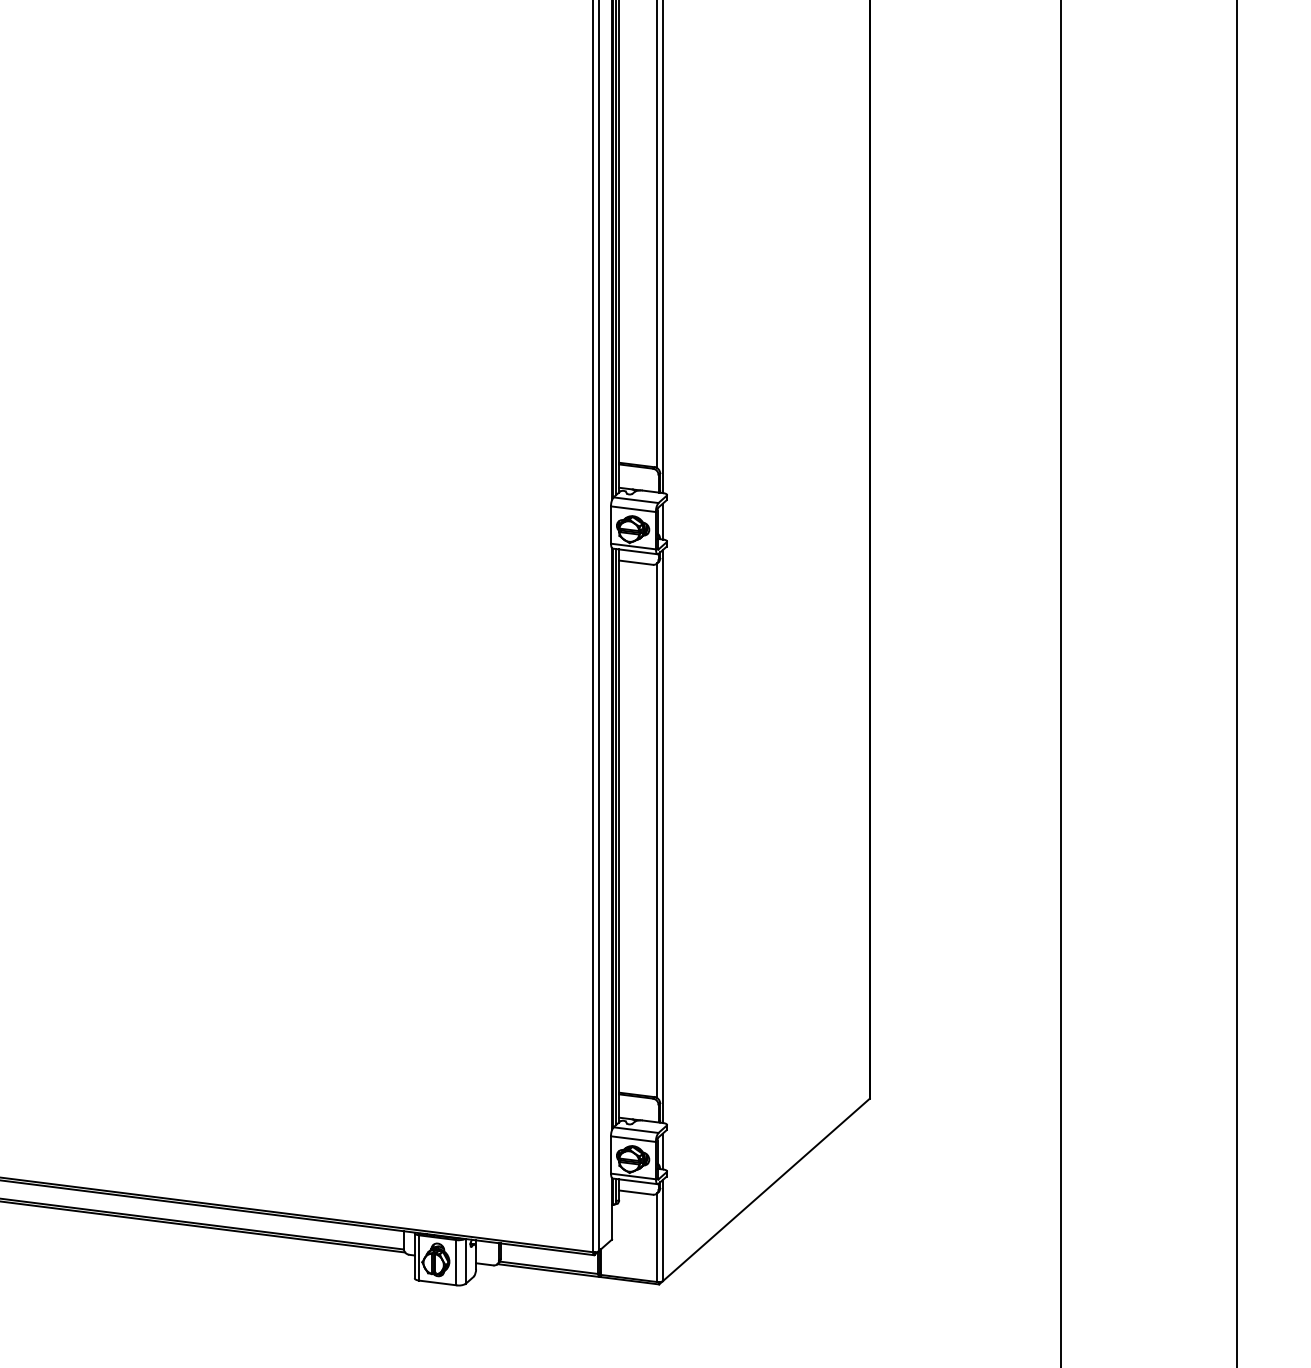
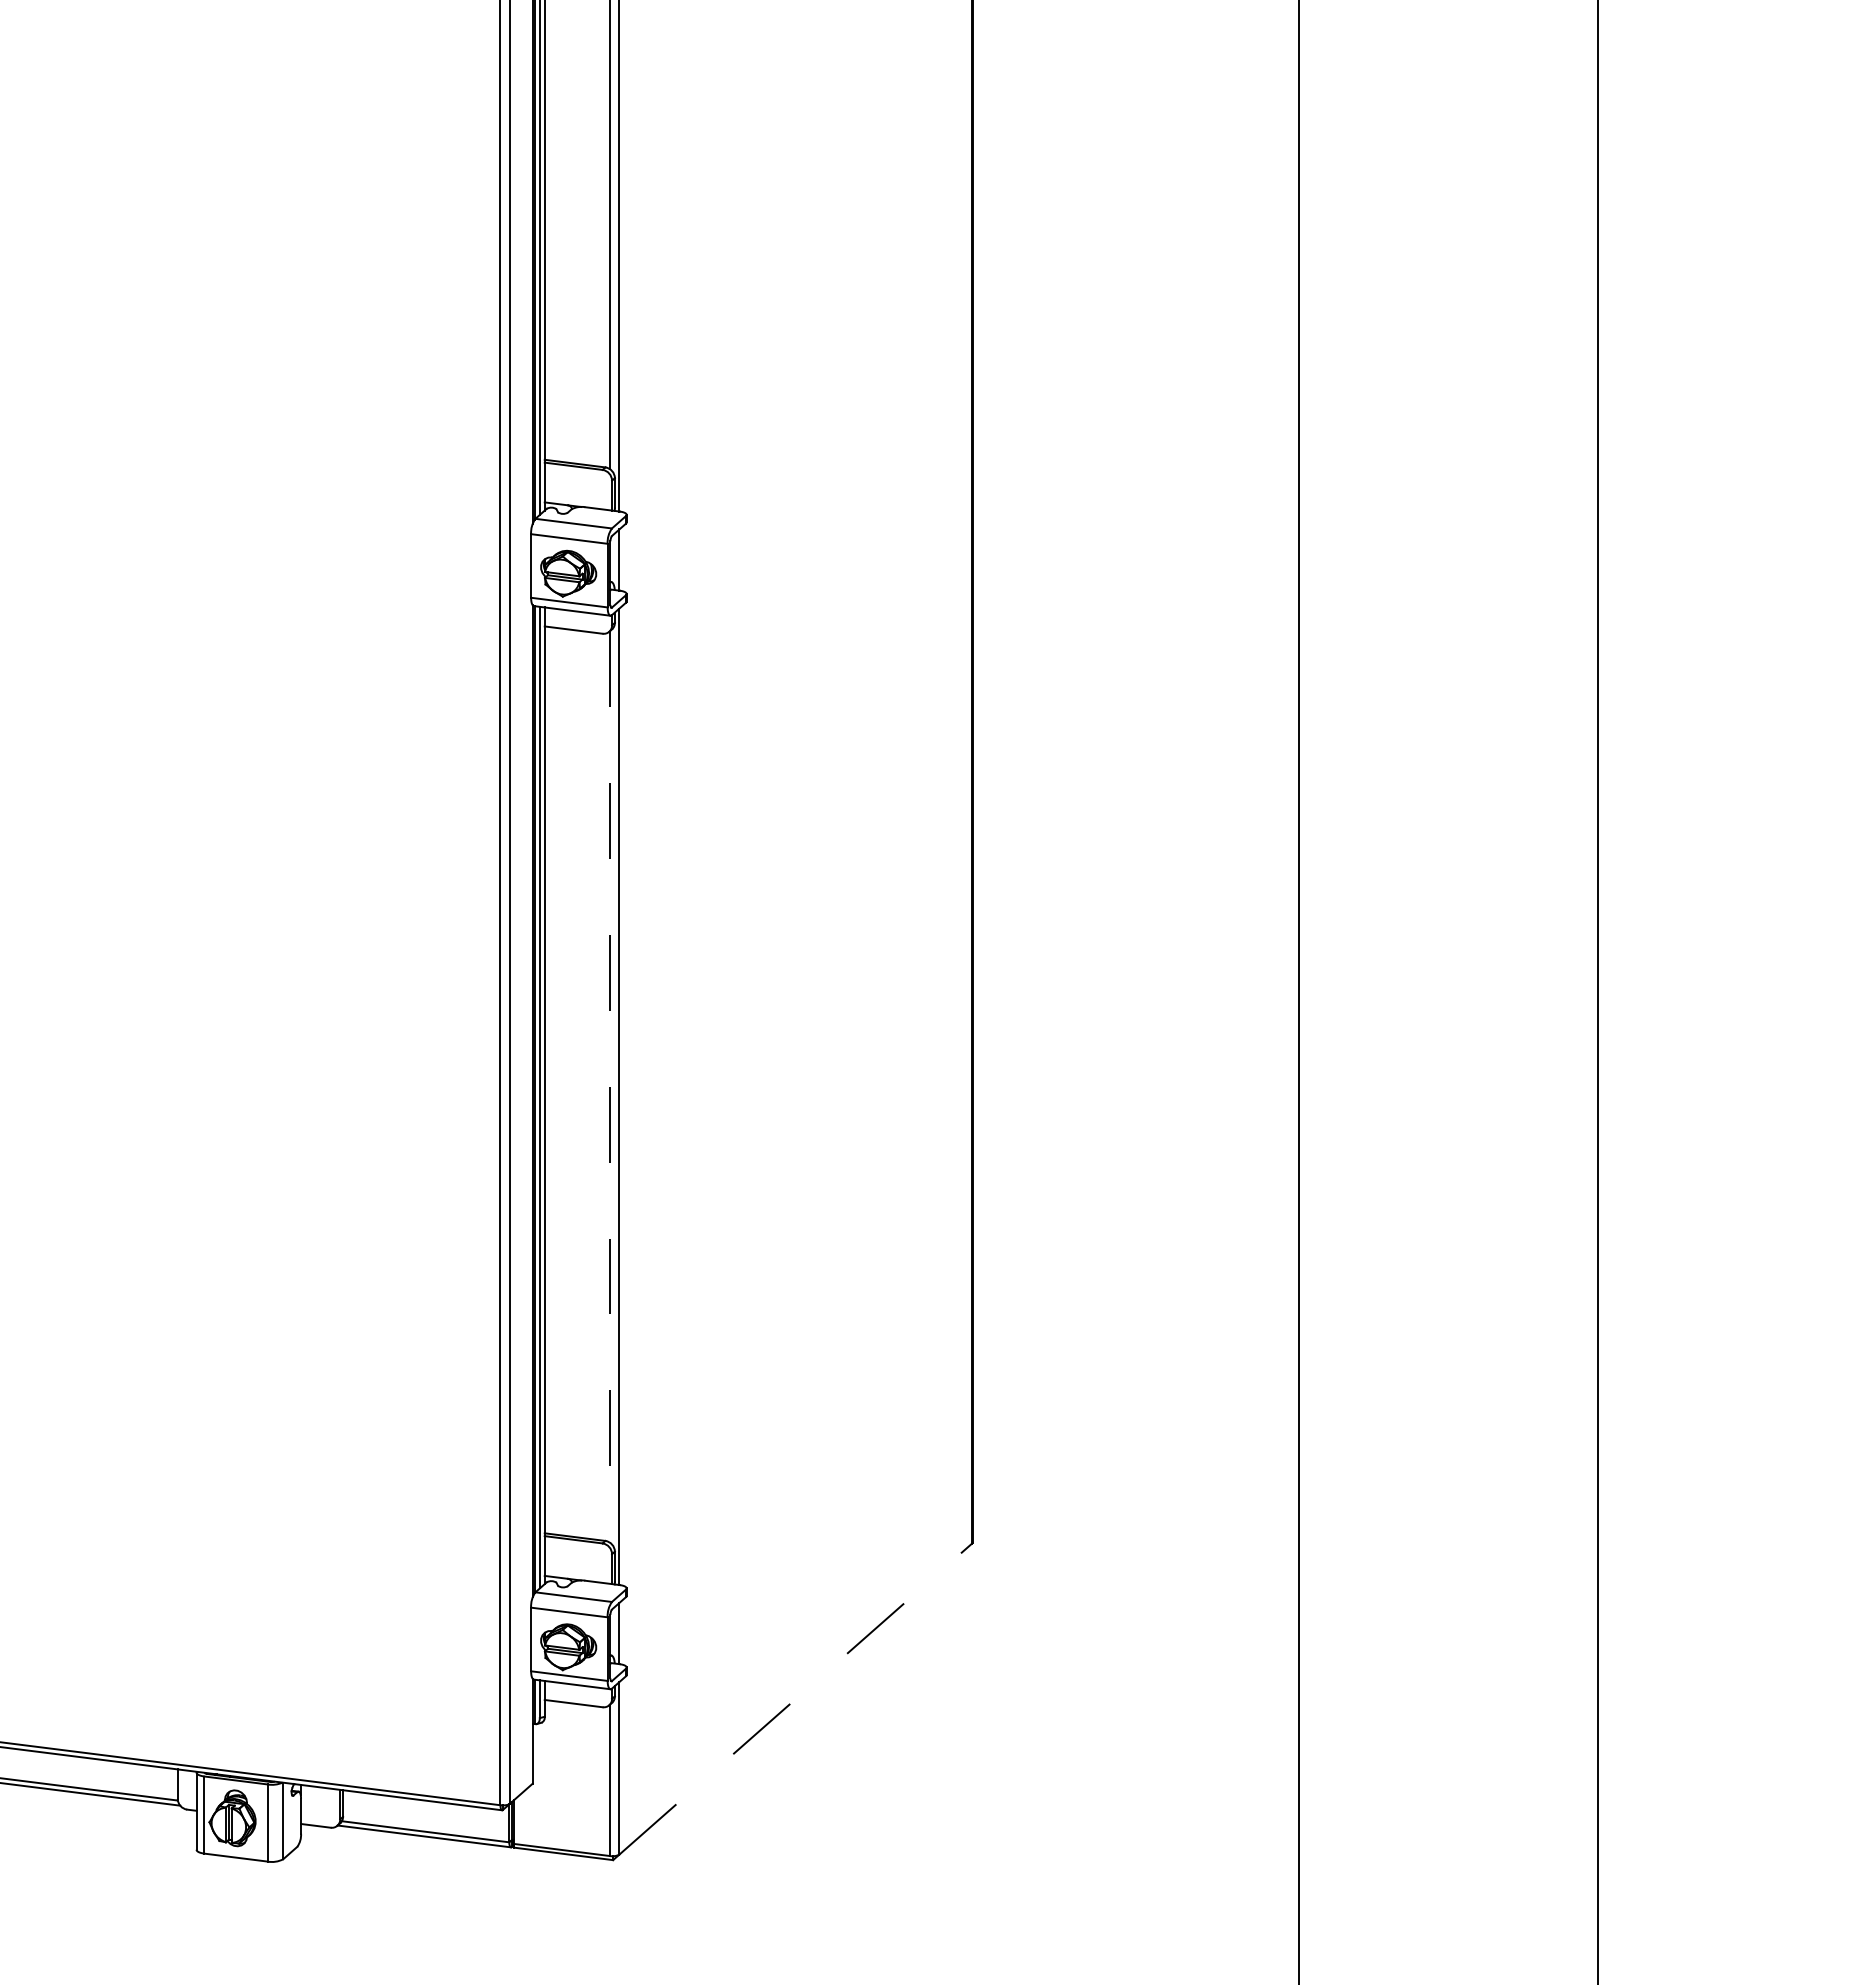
line: (657, 831) -> (610, 1088), solid -> dashed
line: (766, 1189) -> (796, 1698), solid -> dashed

